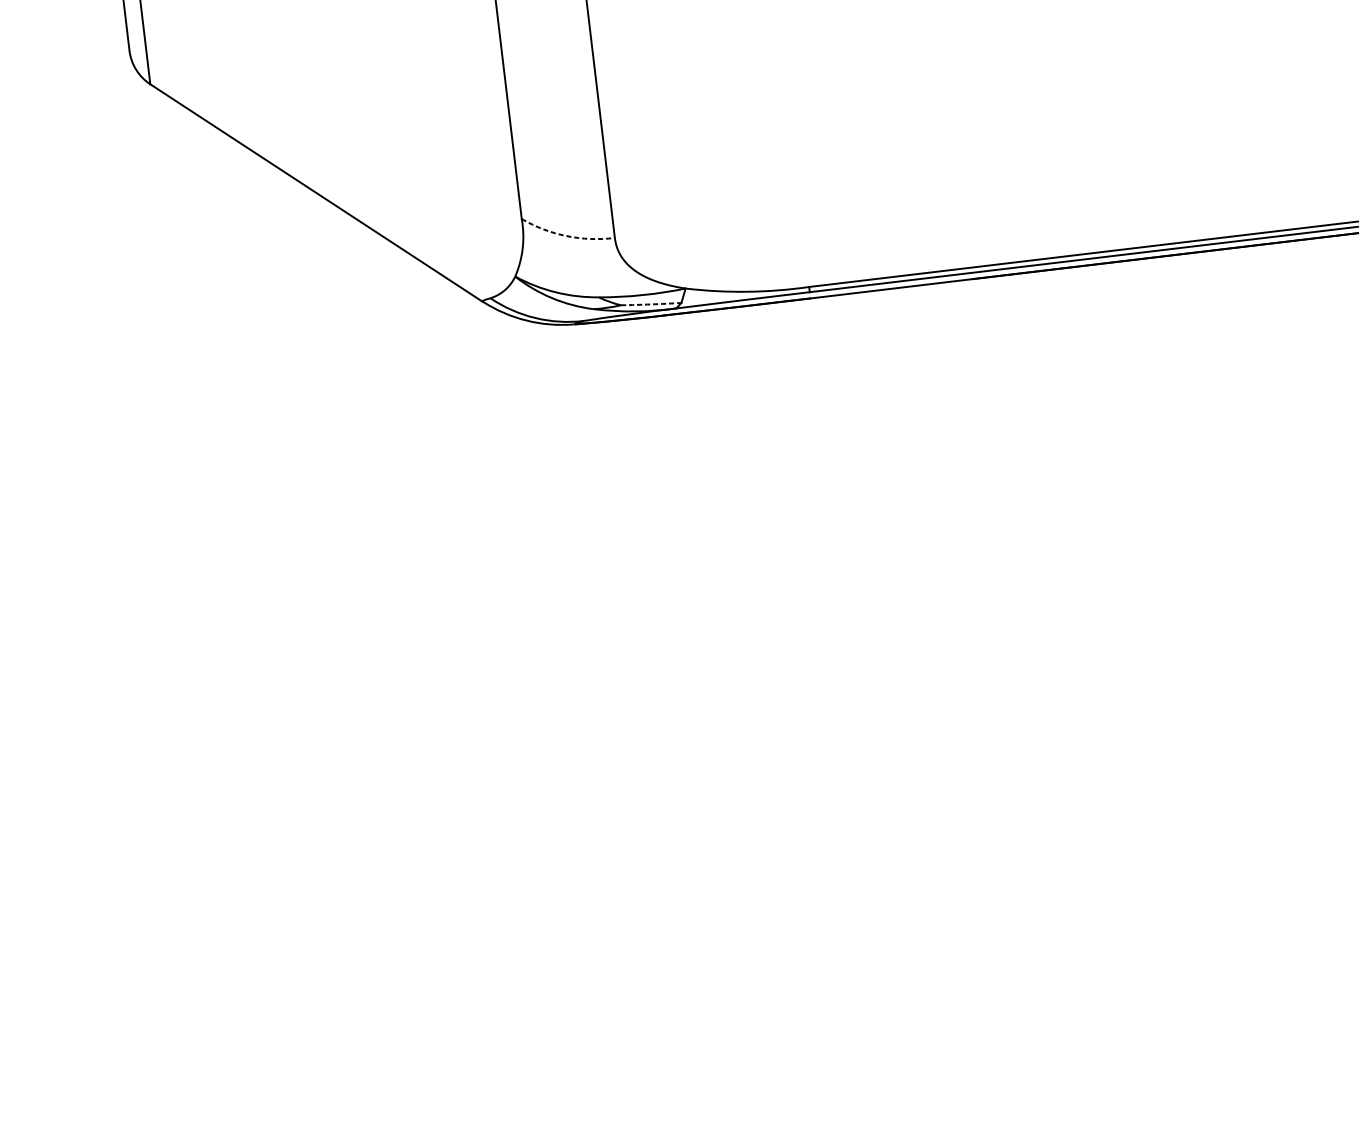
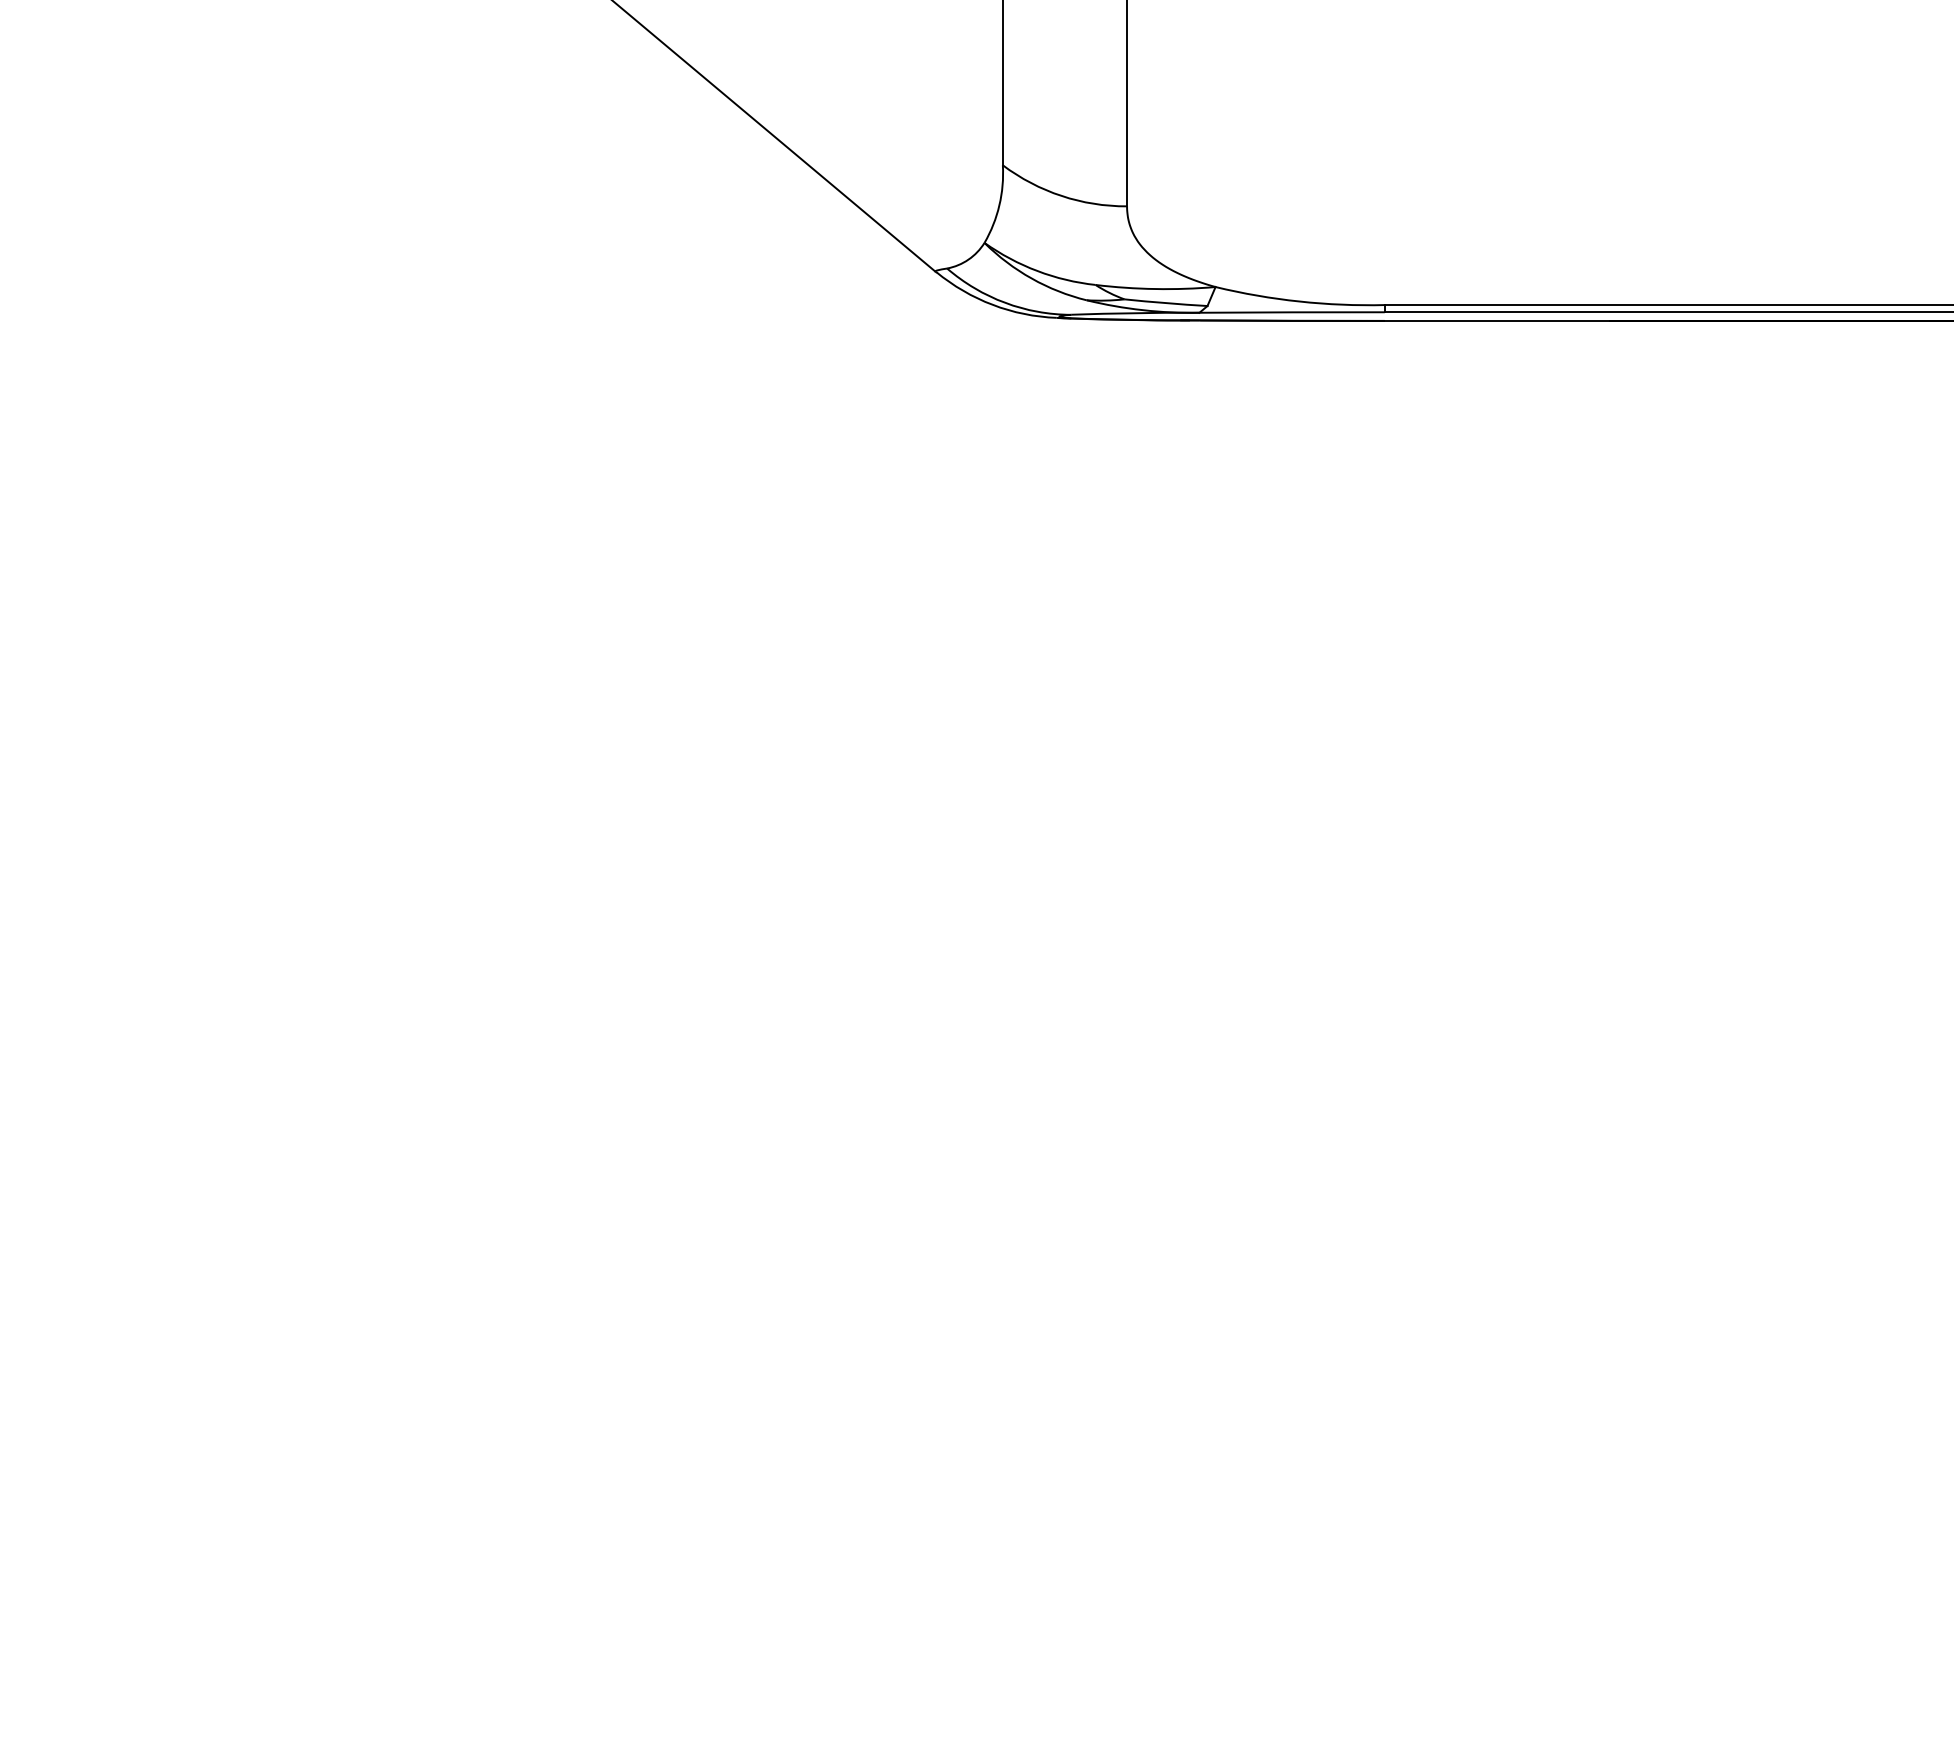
arc: (566, 235) -> (1061, 195), dashed -> solid
arc: (651, 304) -> (1166, 303), dashed -> solid

